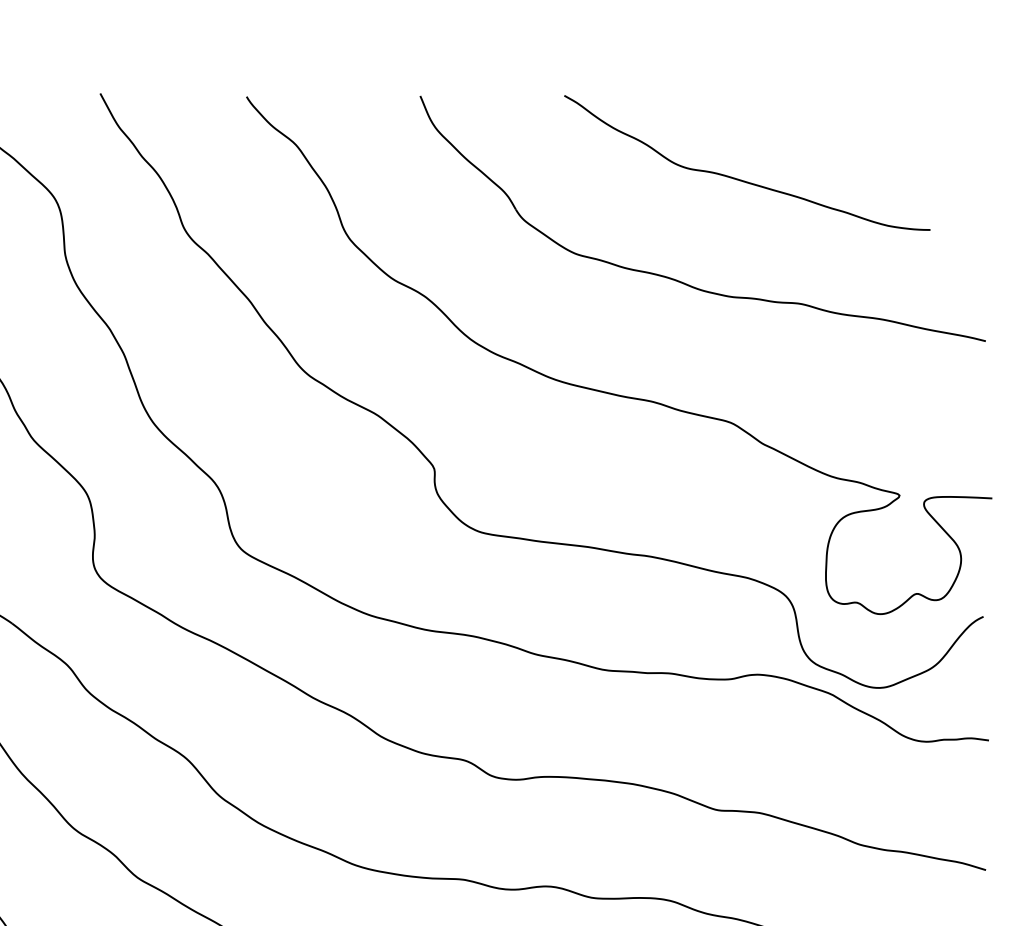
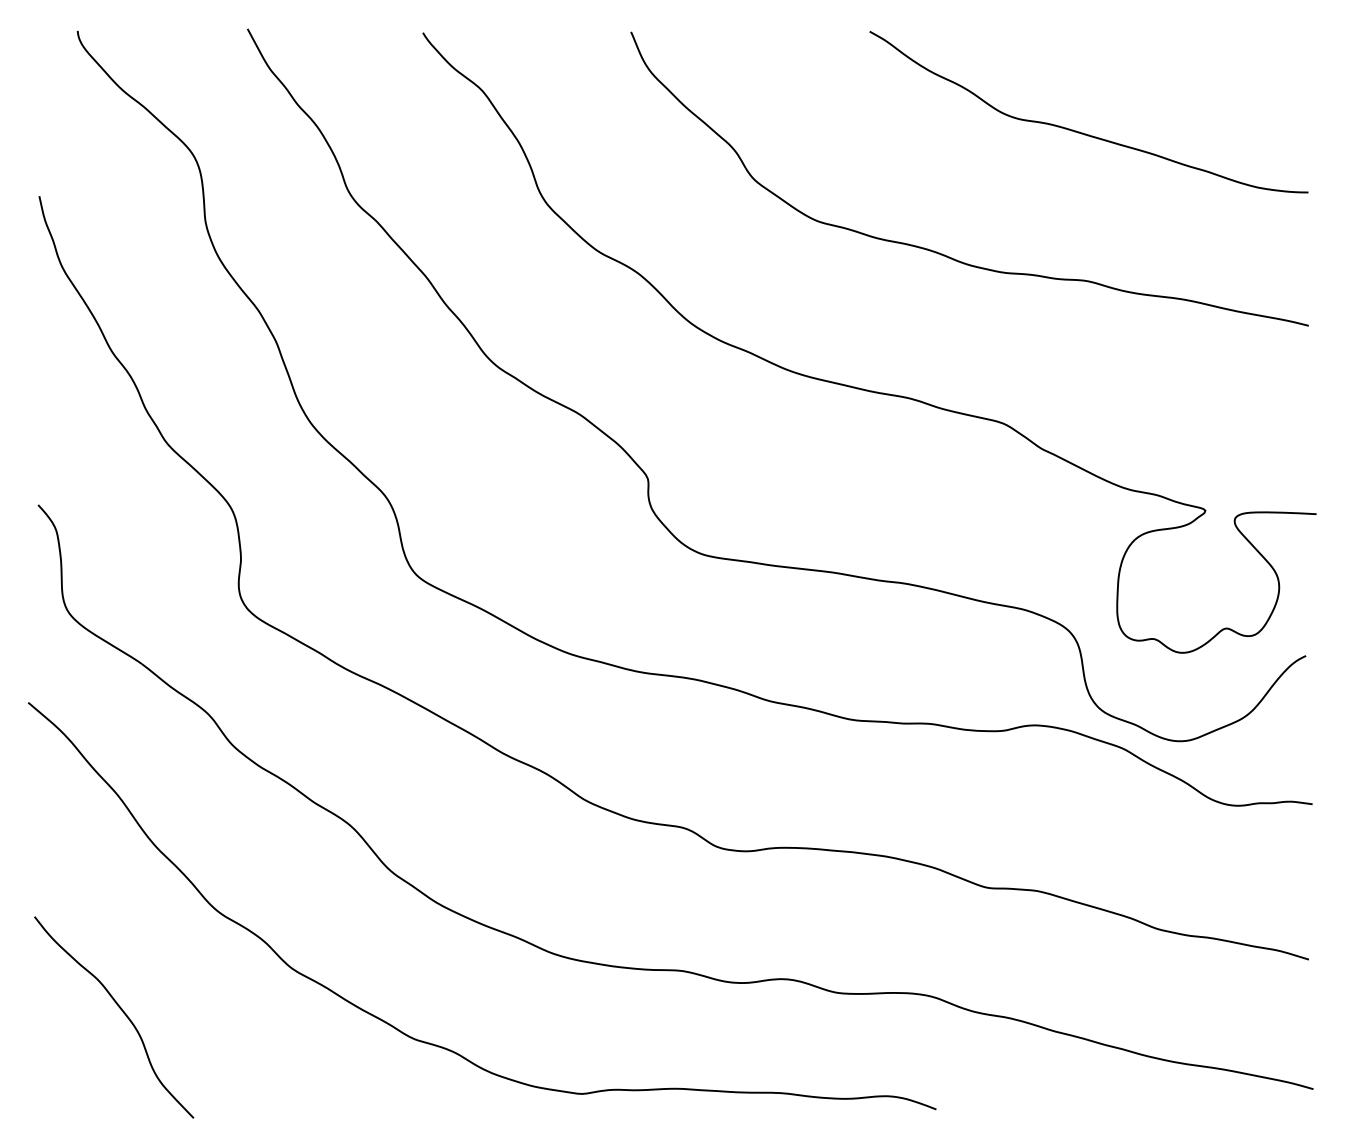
curve: (741, 179) -> (1082, 132), moved

